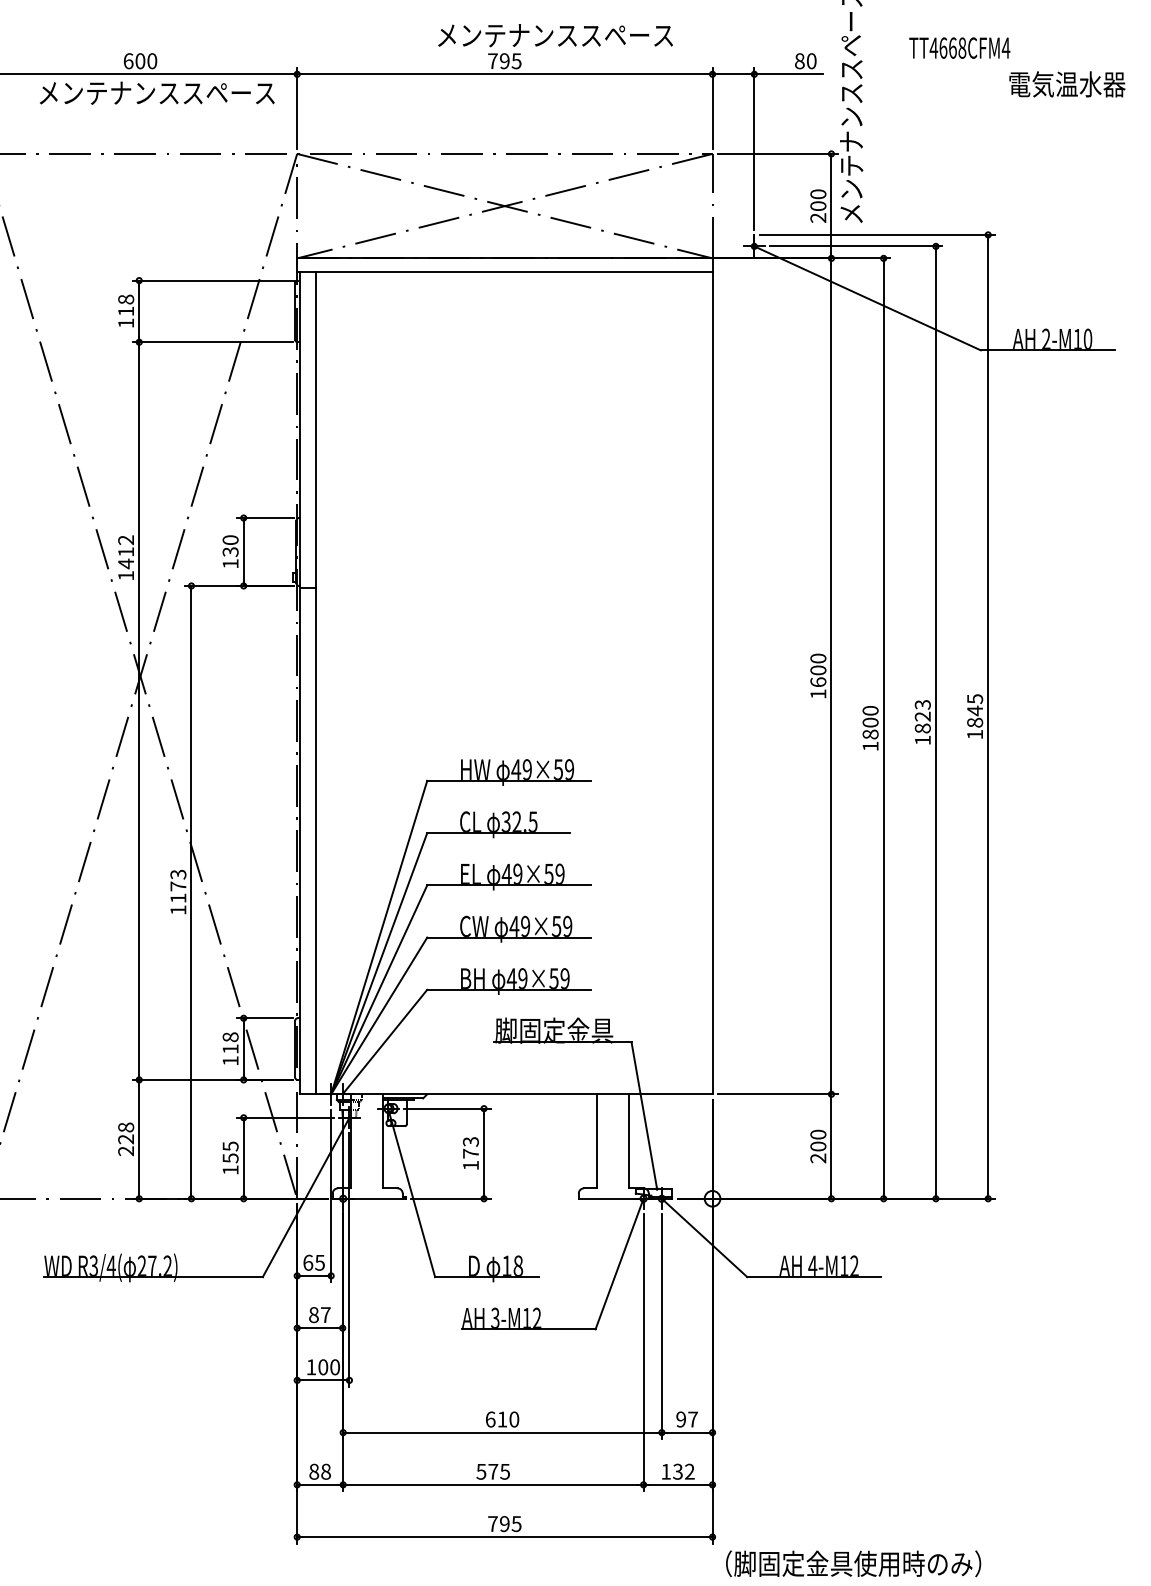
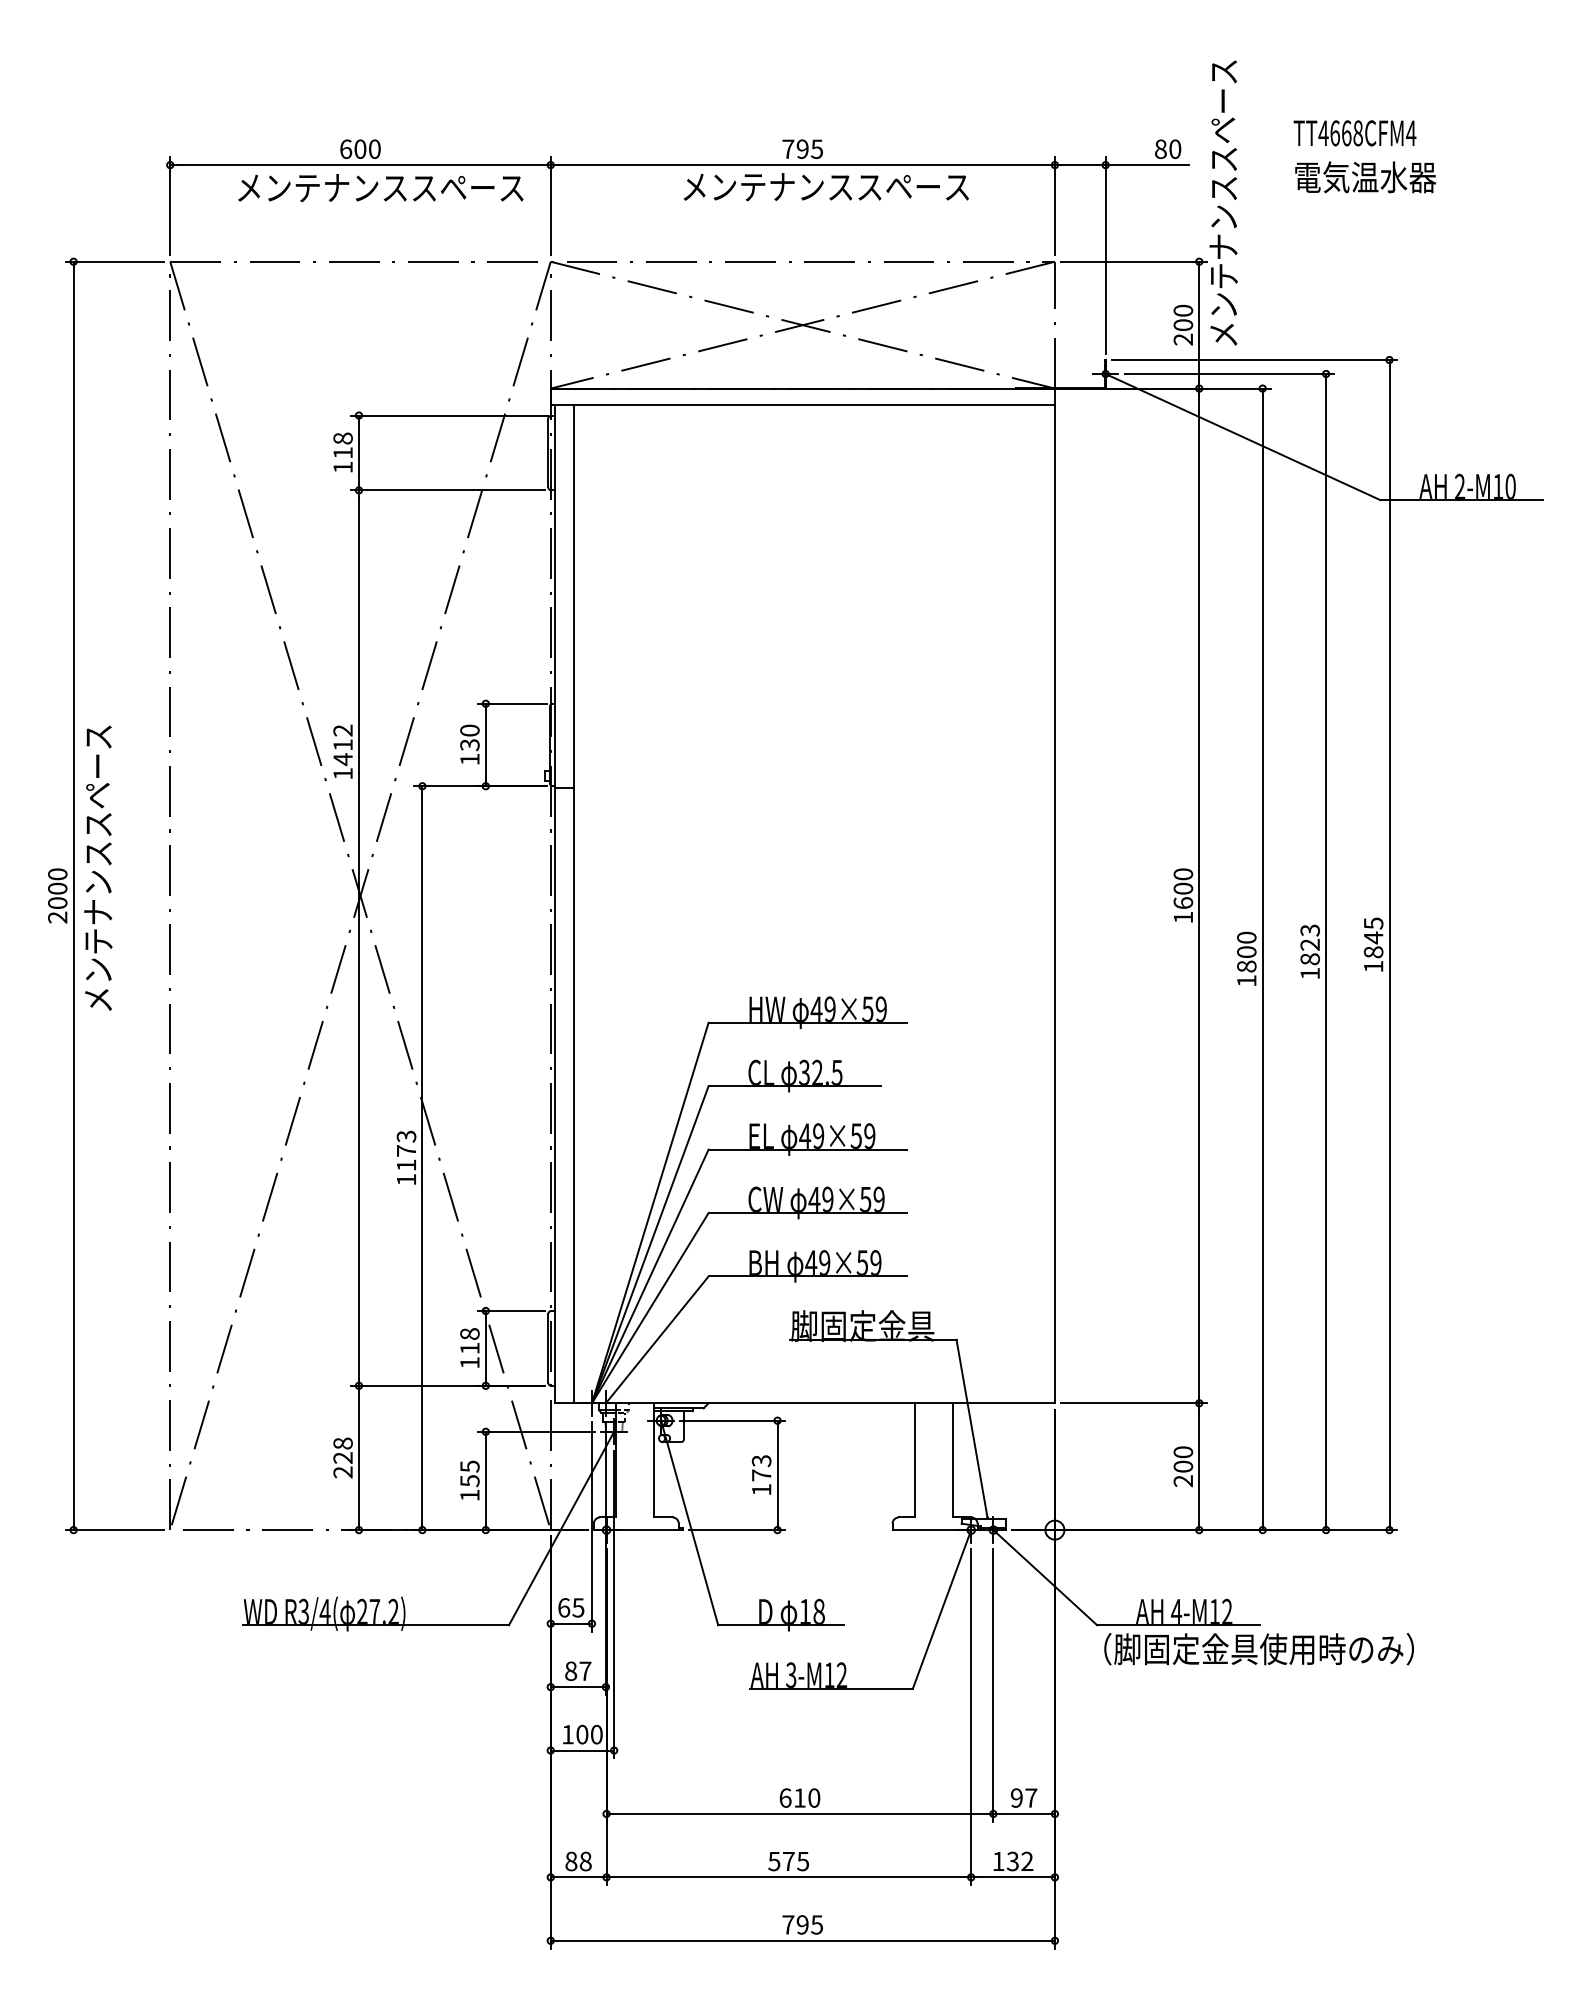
text: (554, 35) -> (825, 187), moved
text: (1067, 84) -> (1365, 177), moved
text: (853, 1564) -> (1258, 1649), moved

